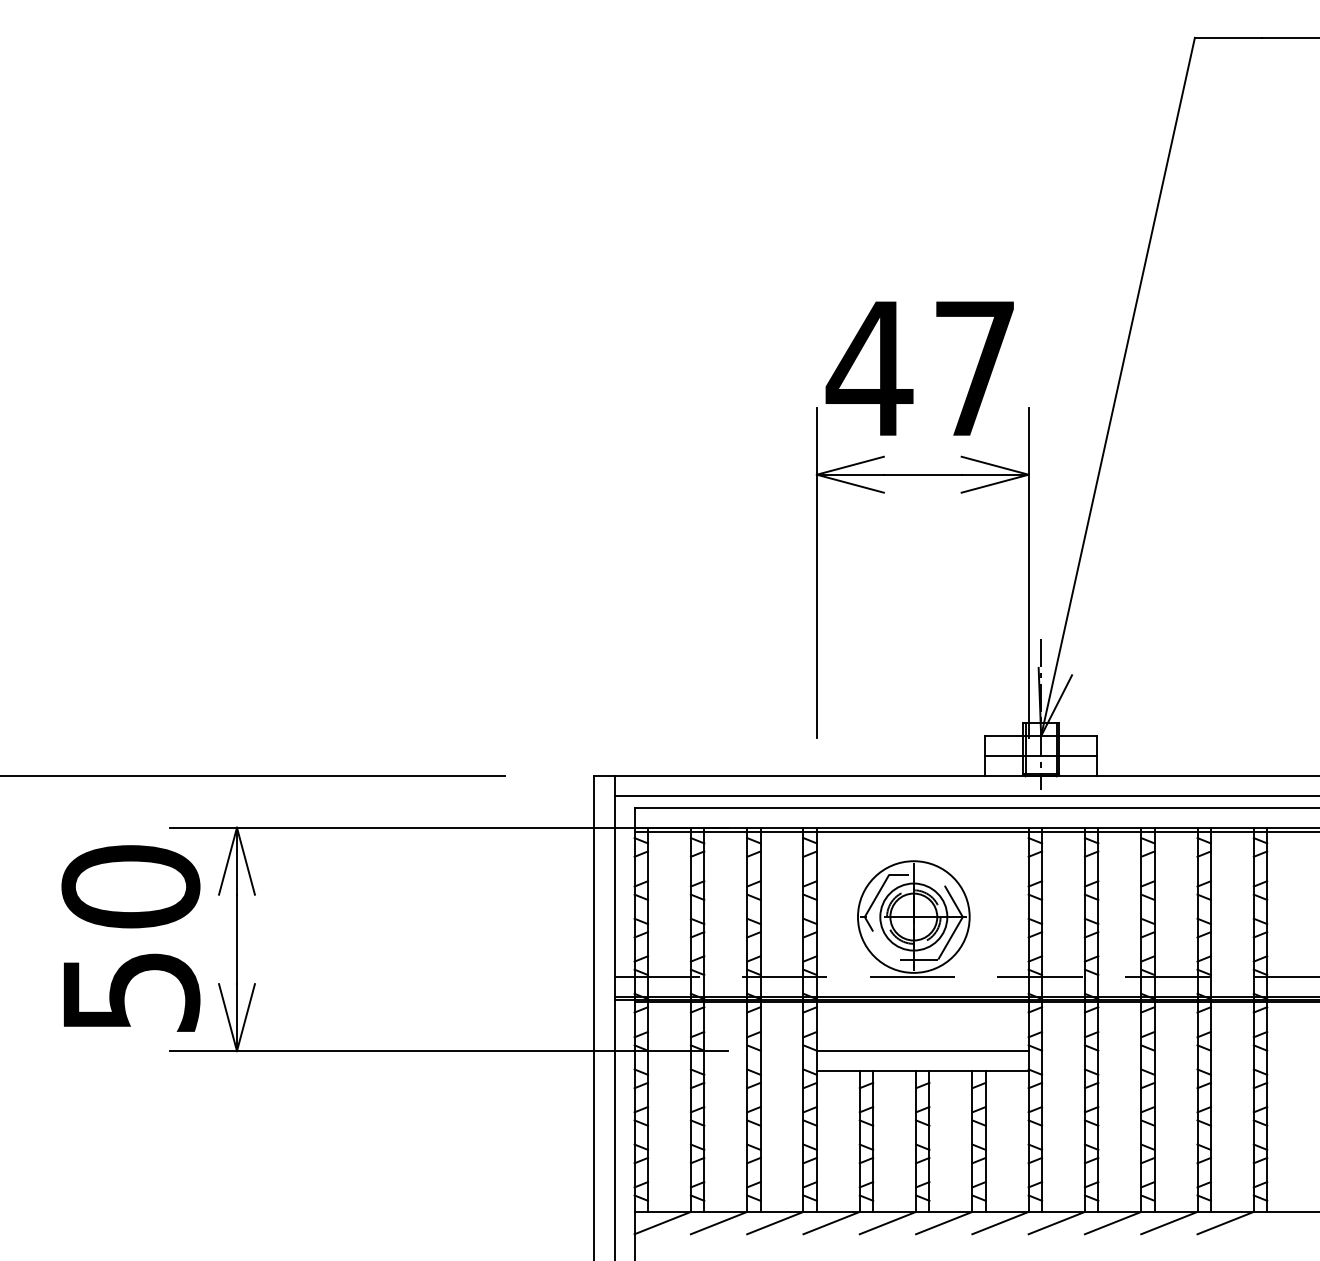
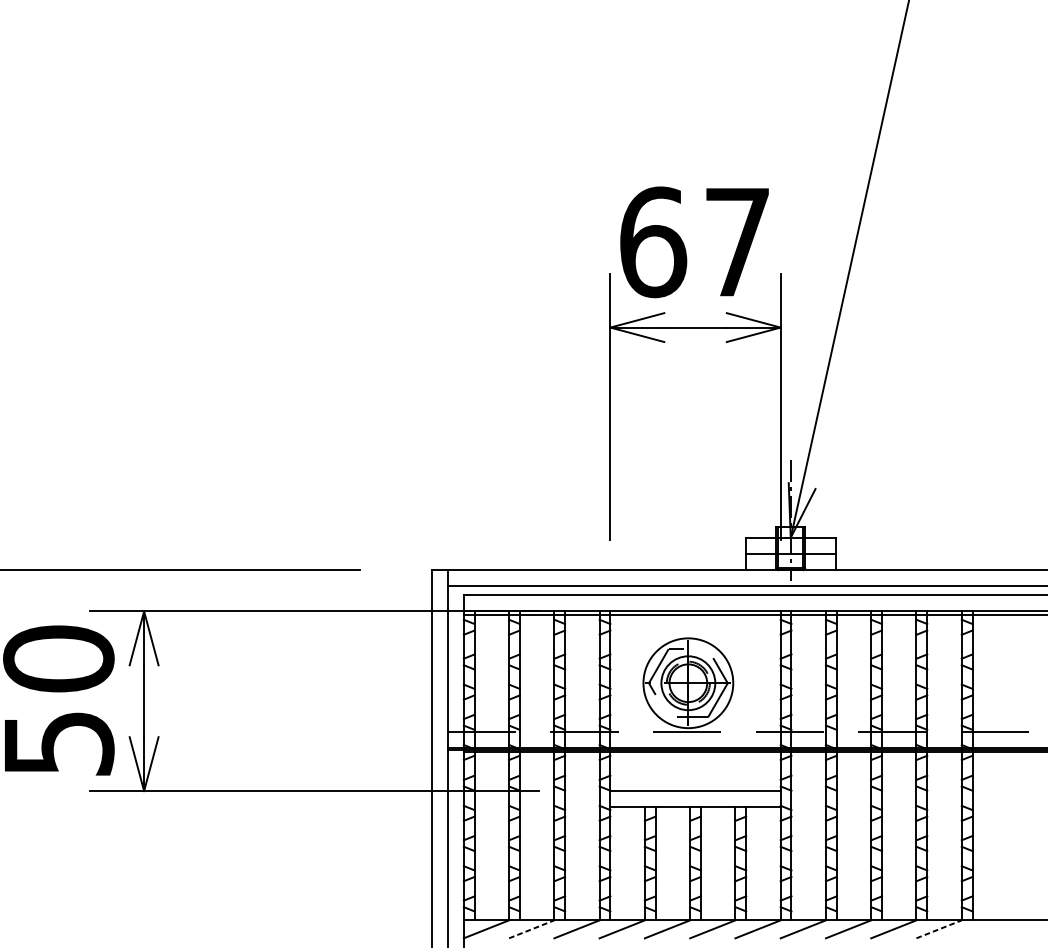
text: (869, 368) -> (652, 242), 47 -> 67
line: (719, 1222) -> (532, 928), solid -> dashed
line: (1226, 1222) -> (939, 928), solid -> dashed

